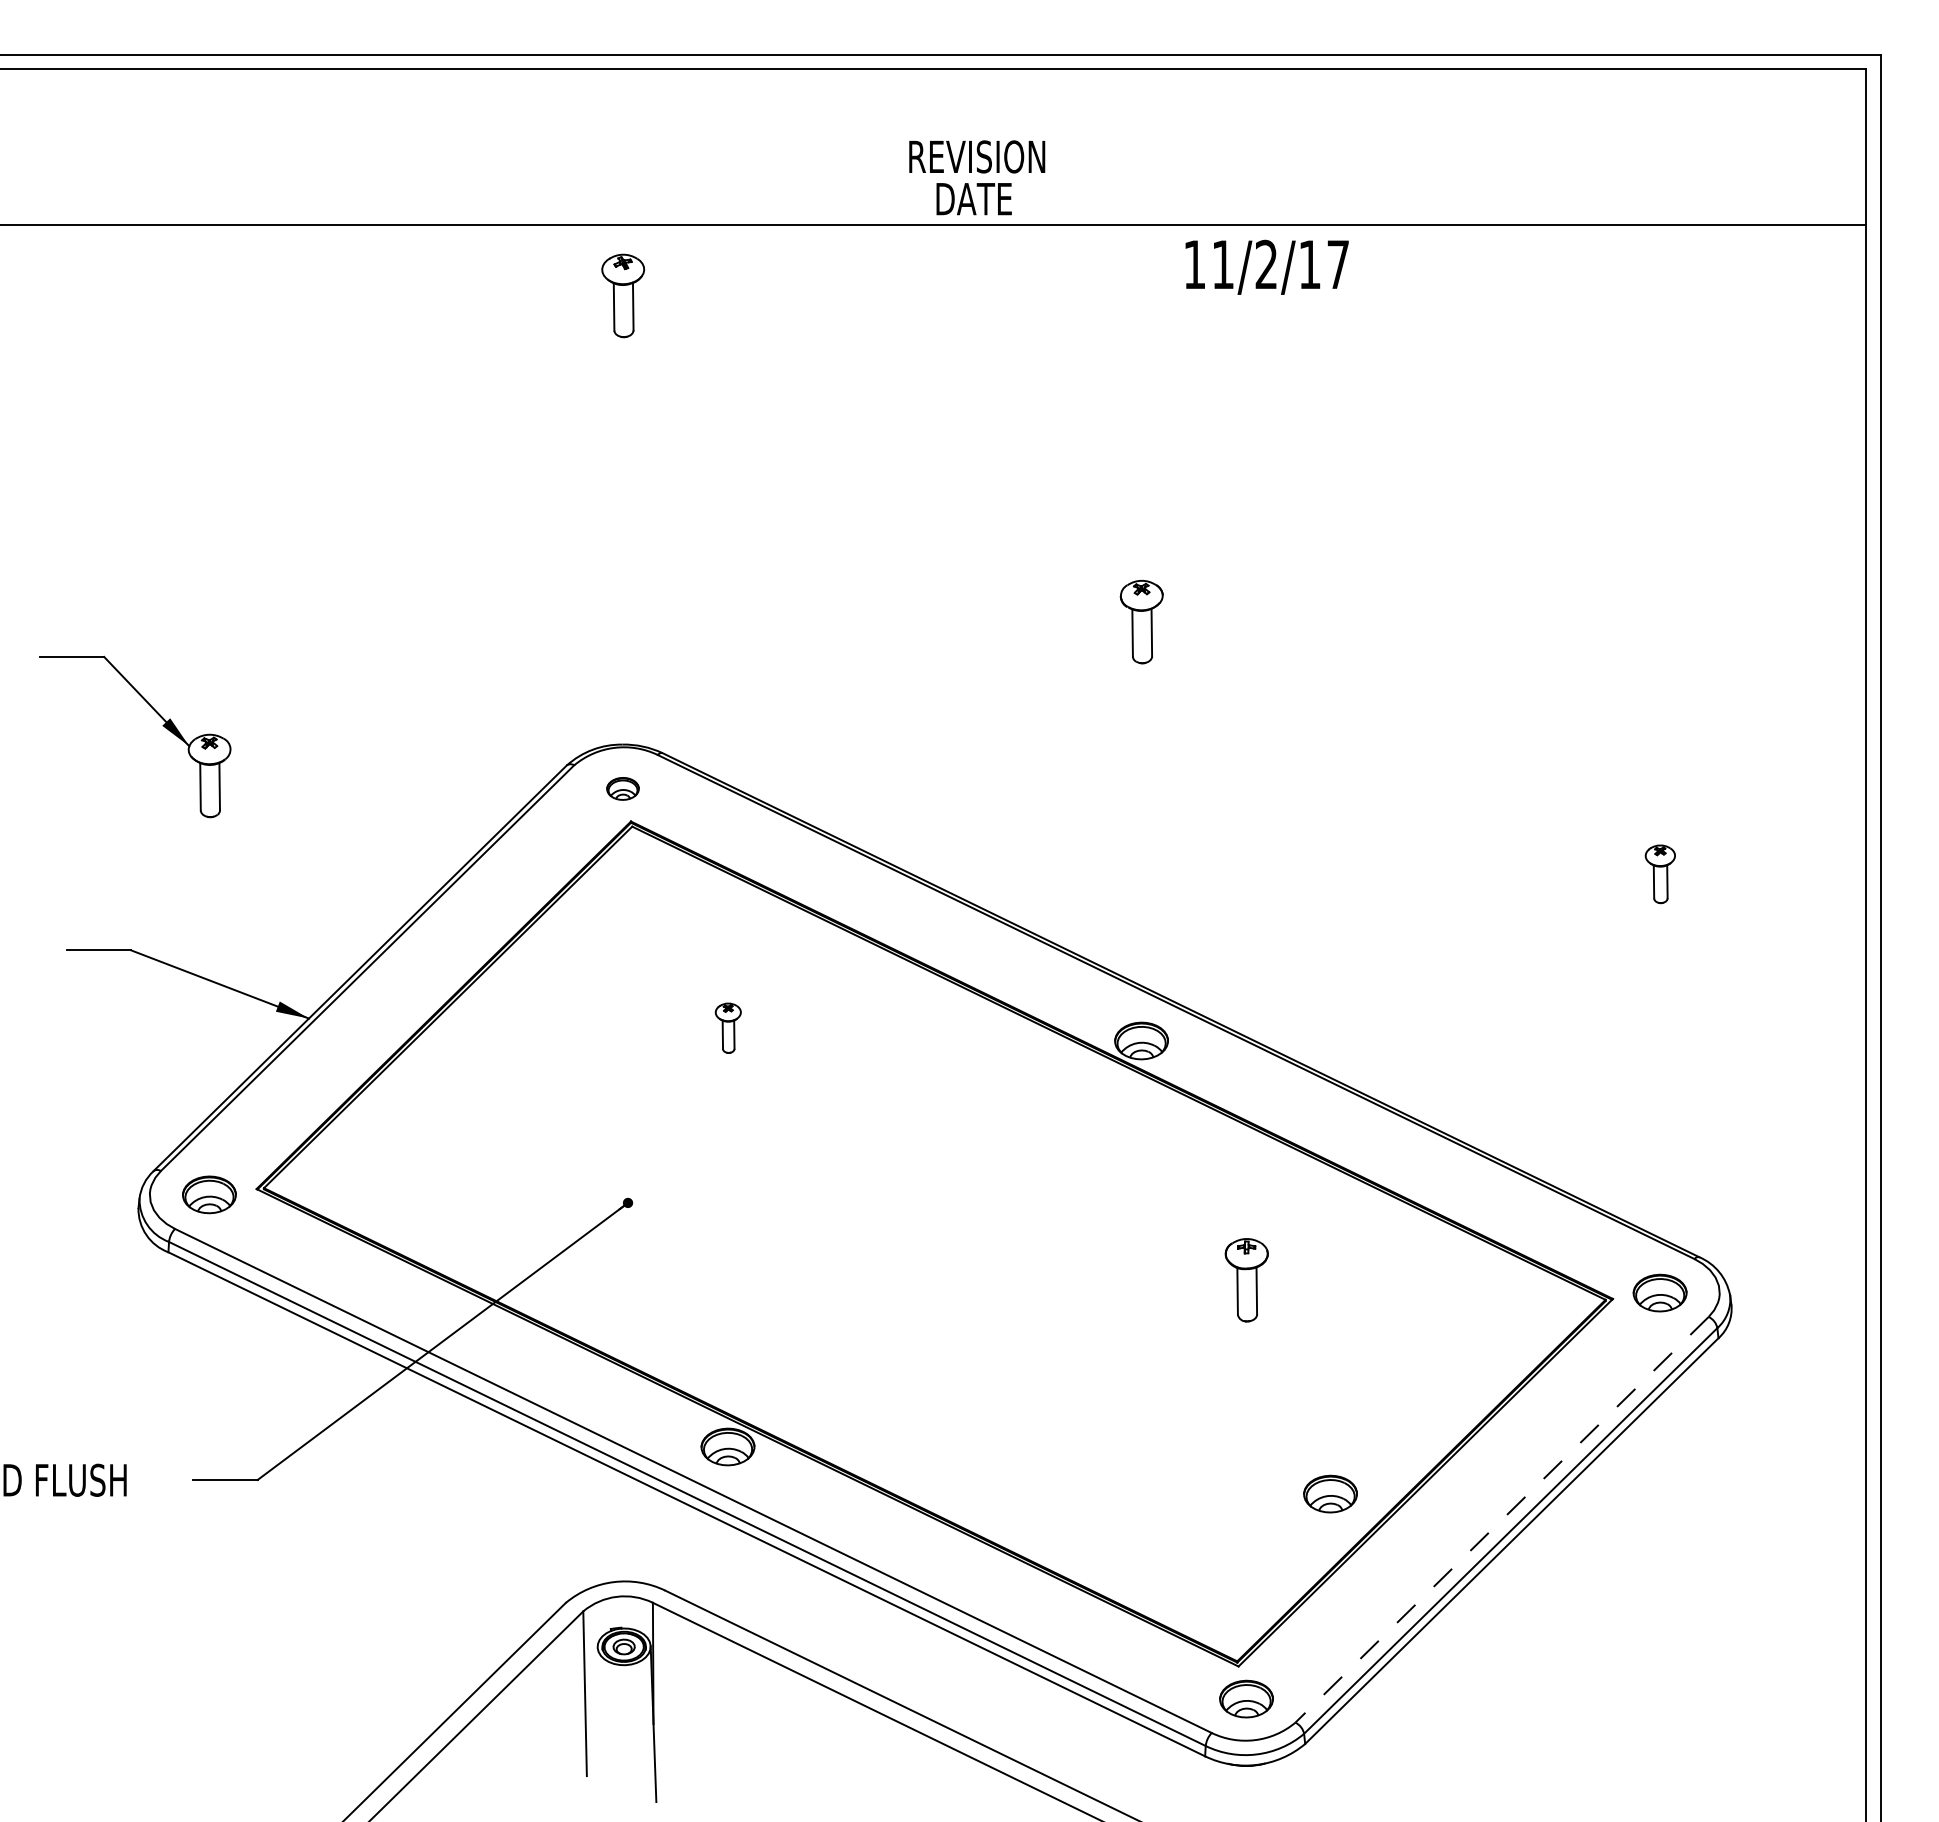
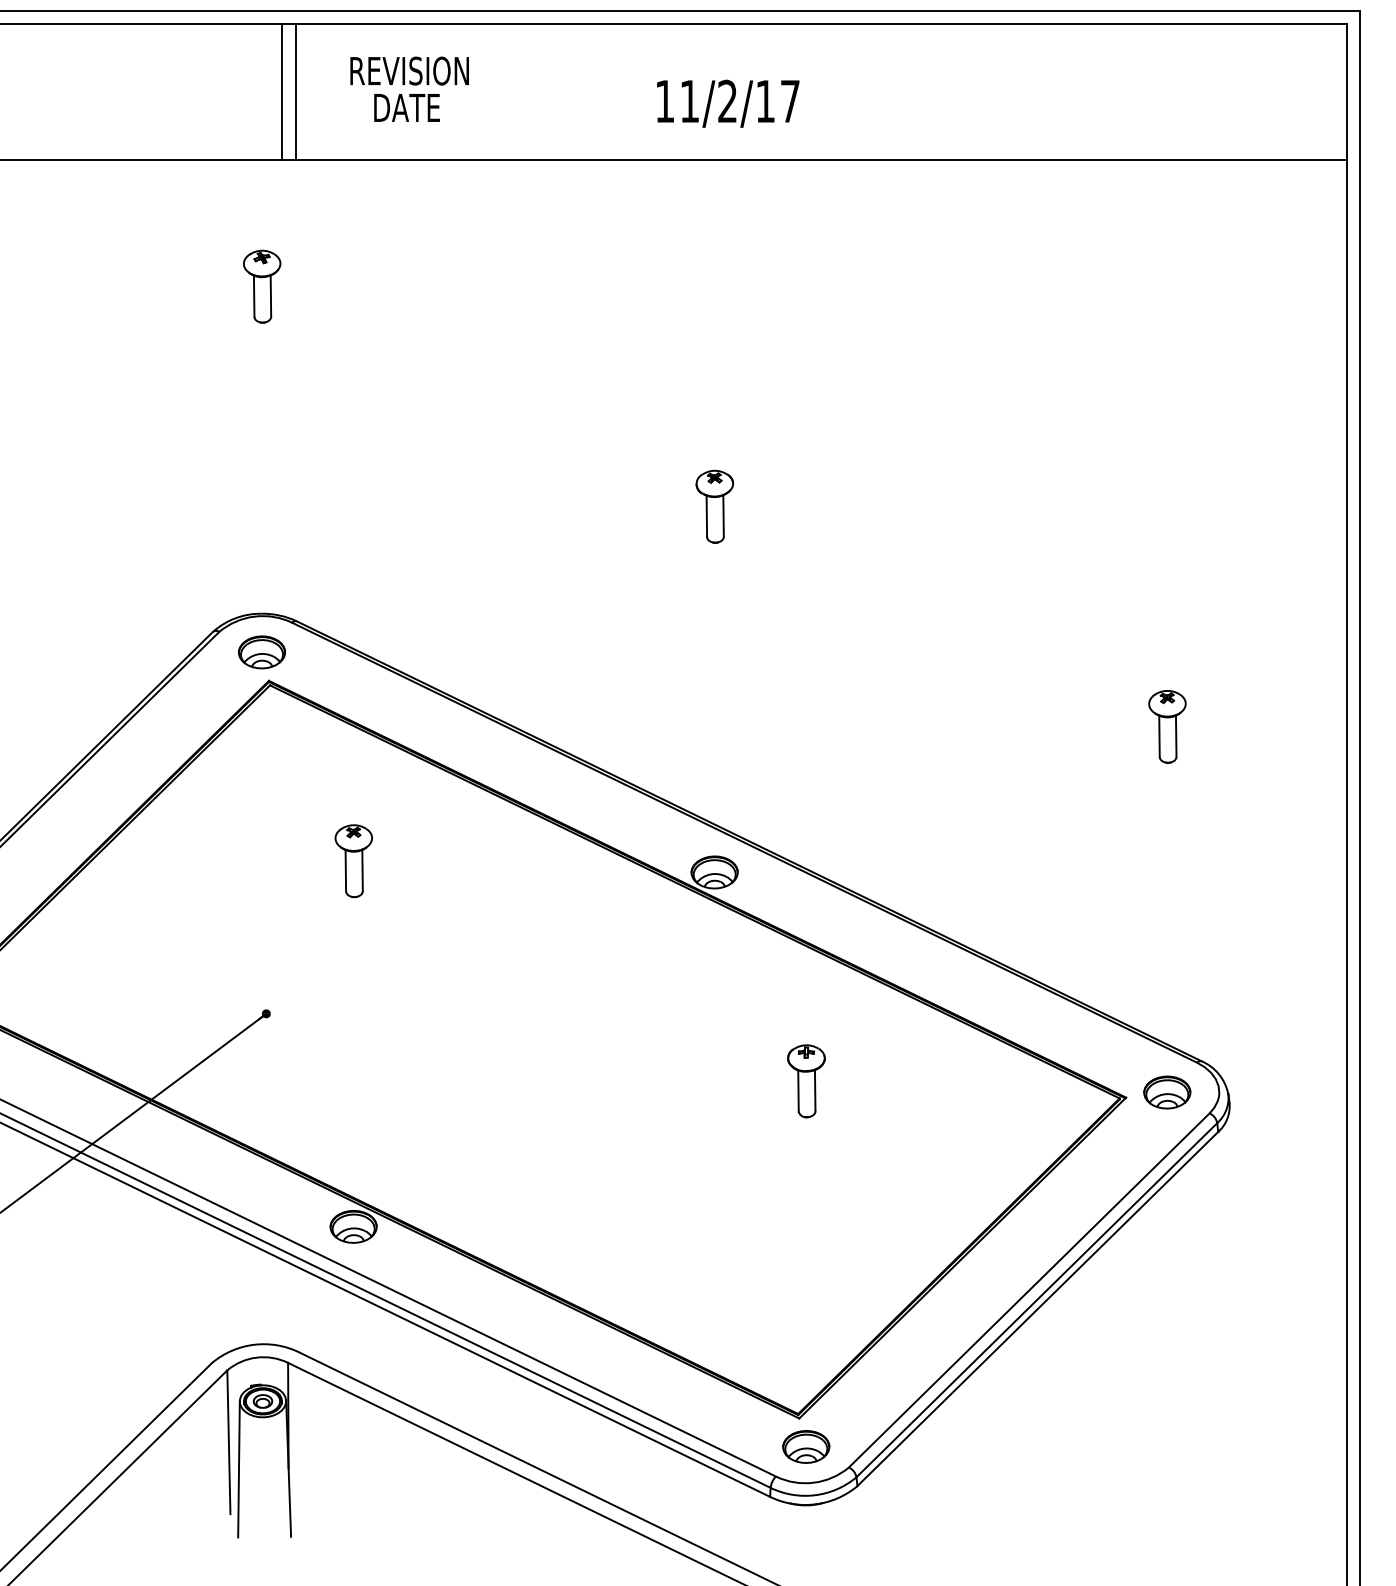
line: (645, 147) -> (281, 92), added
line: (662, 147) -> (296, 92), added
text: (977, 177) -> (409, 89), moved
text: (1266, 266) -> (727, 103), moved
part: (623, 295) -> (262, 286), moved
part: (622, 788) -> (261, 652), size x1.67
part: (1660, 874) -> (1167, 727), size x1.43
part: (728, 1028) -> (354, 861), size x1.67
part: (1330, 1493) -> (879, 1267), removed
line: (1502, 1519) -> (1029, 1290), dashed -> solid
line: (596, 1724) -> (238, 1469), added

